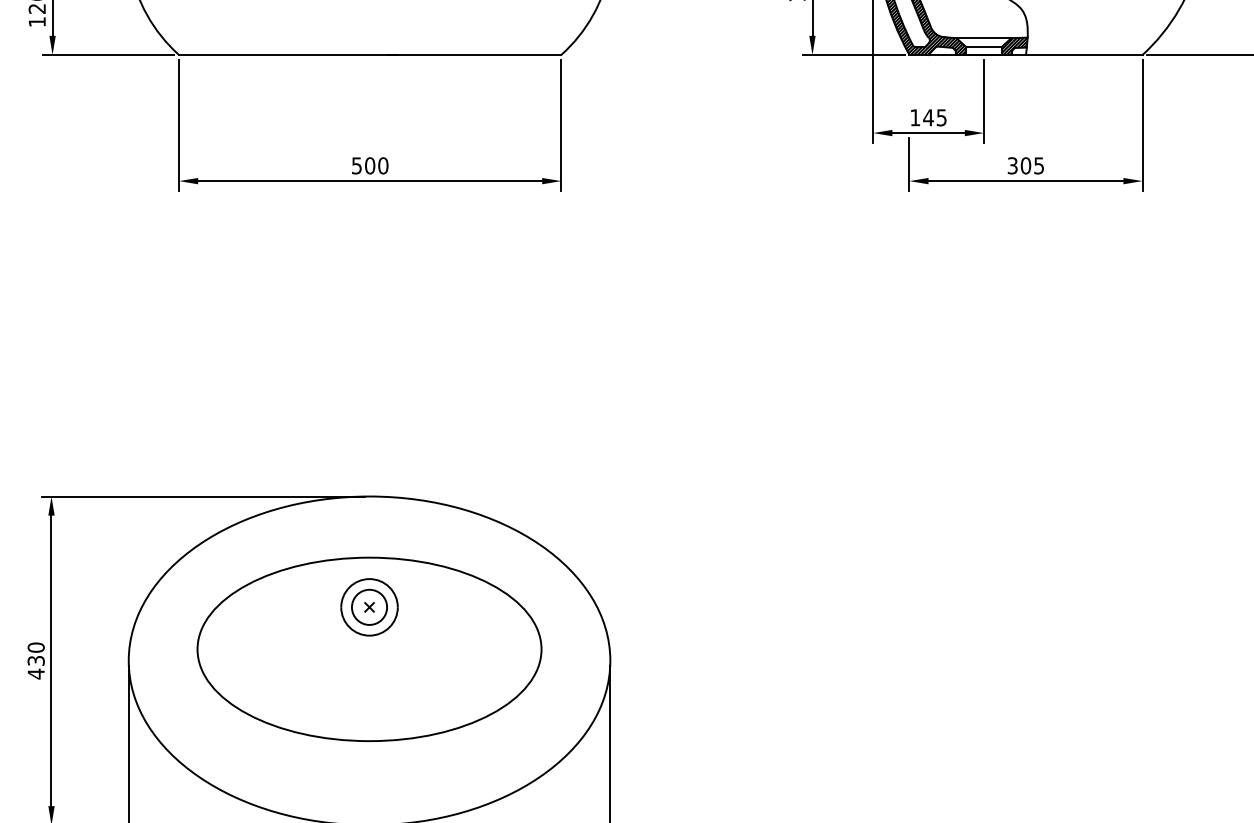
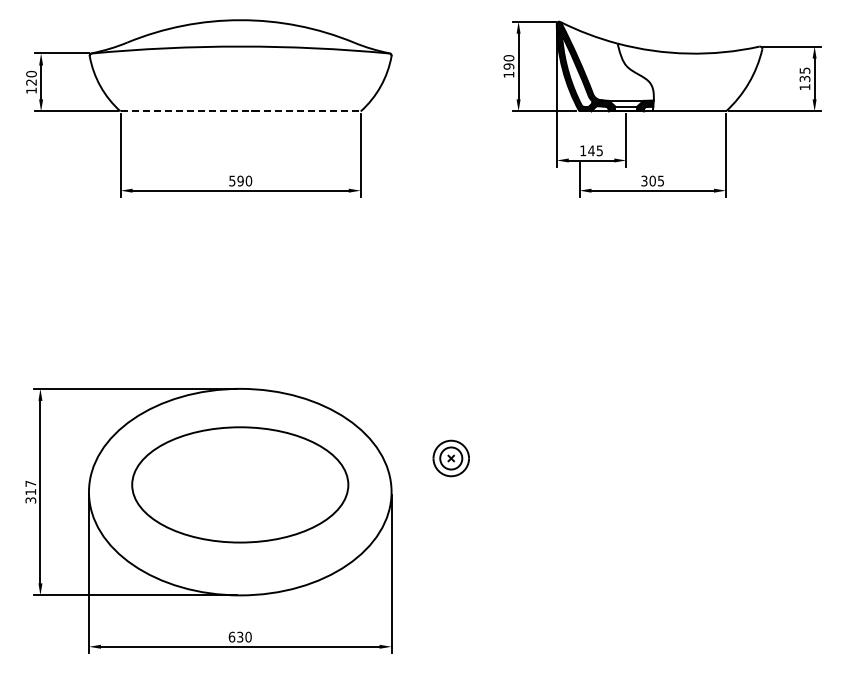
line: (371, 55) -> (241, 111), solid -> dashed
text: (369, 166) -> (240, 181), 500 -> 590
part: (368, 607) -> (450, 458), moved
text: (35, 659) -> (30, 491), 430 -> 317

